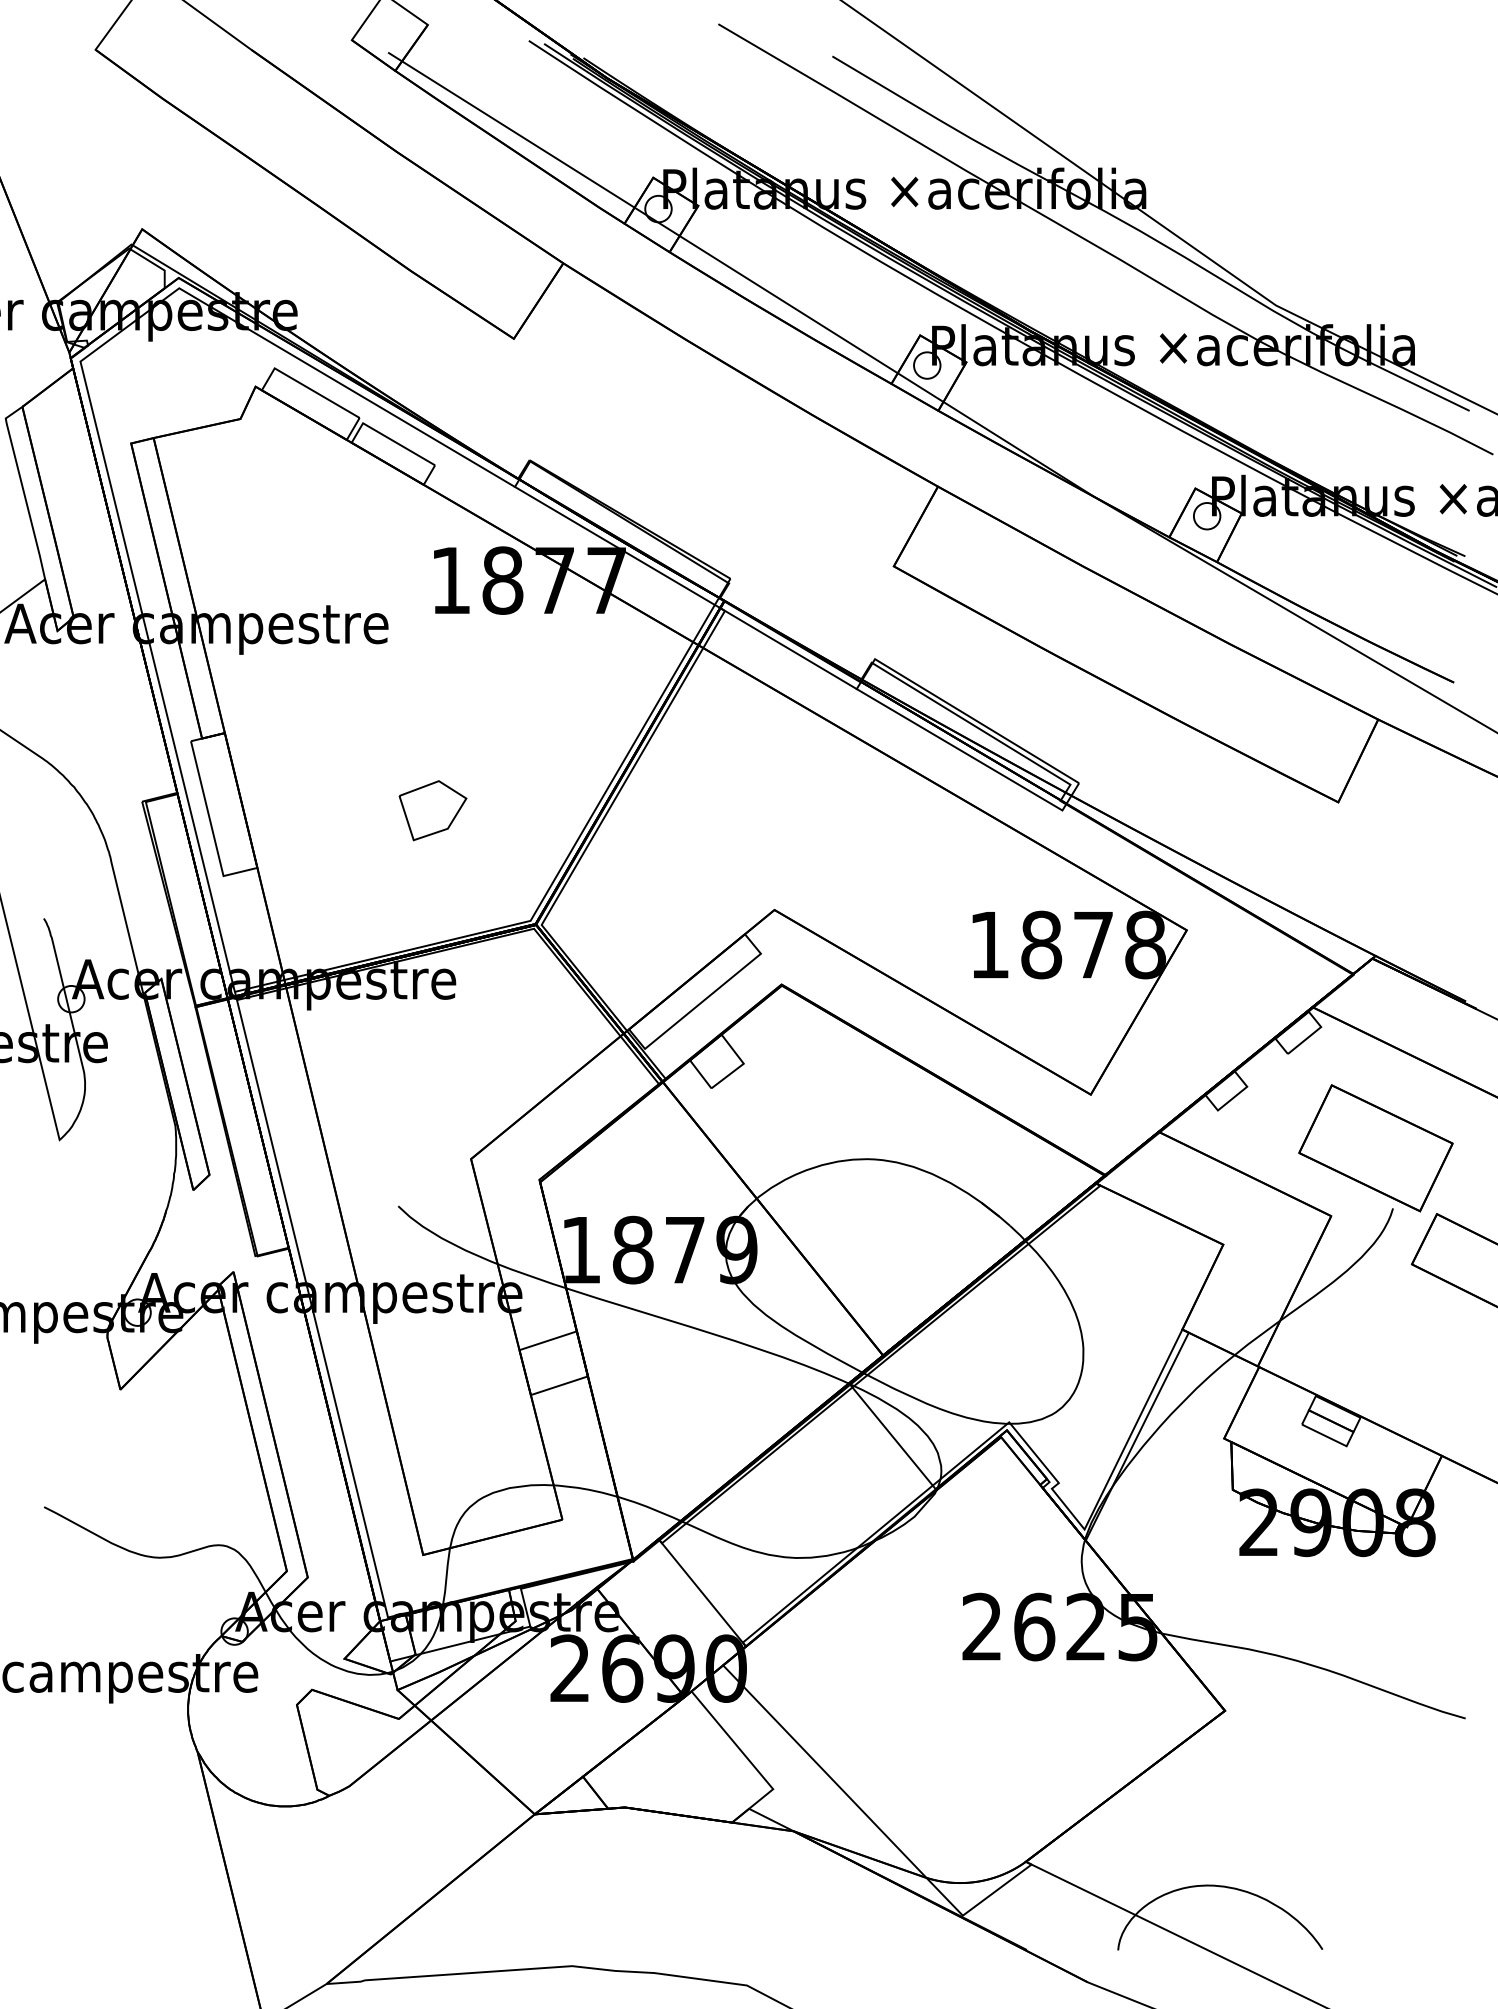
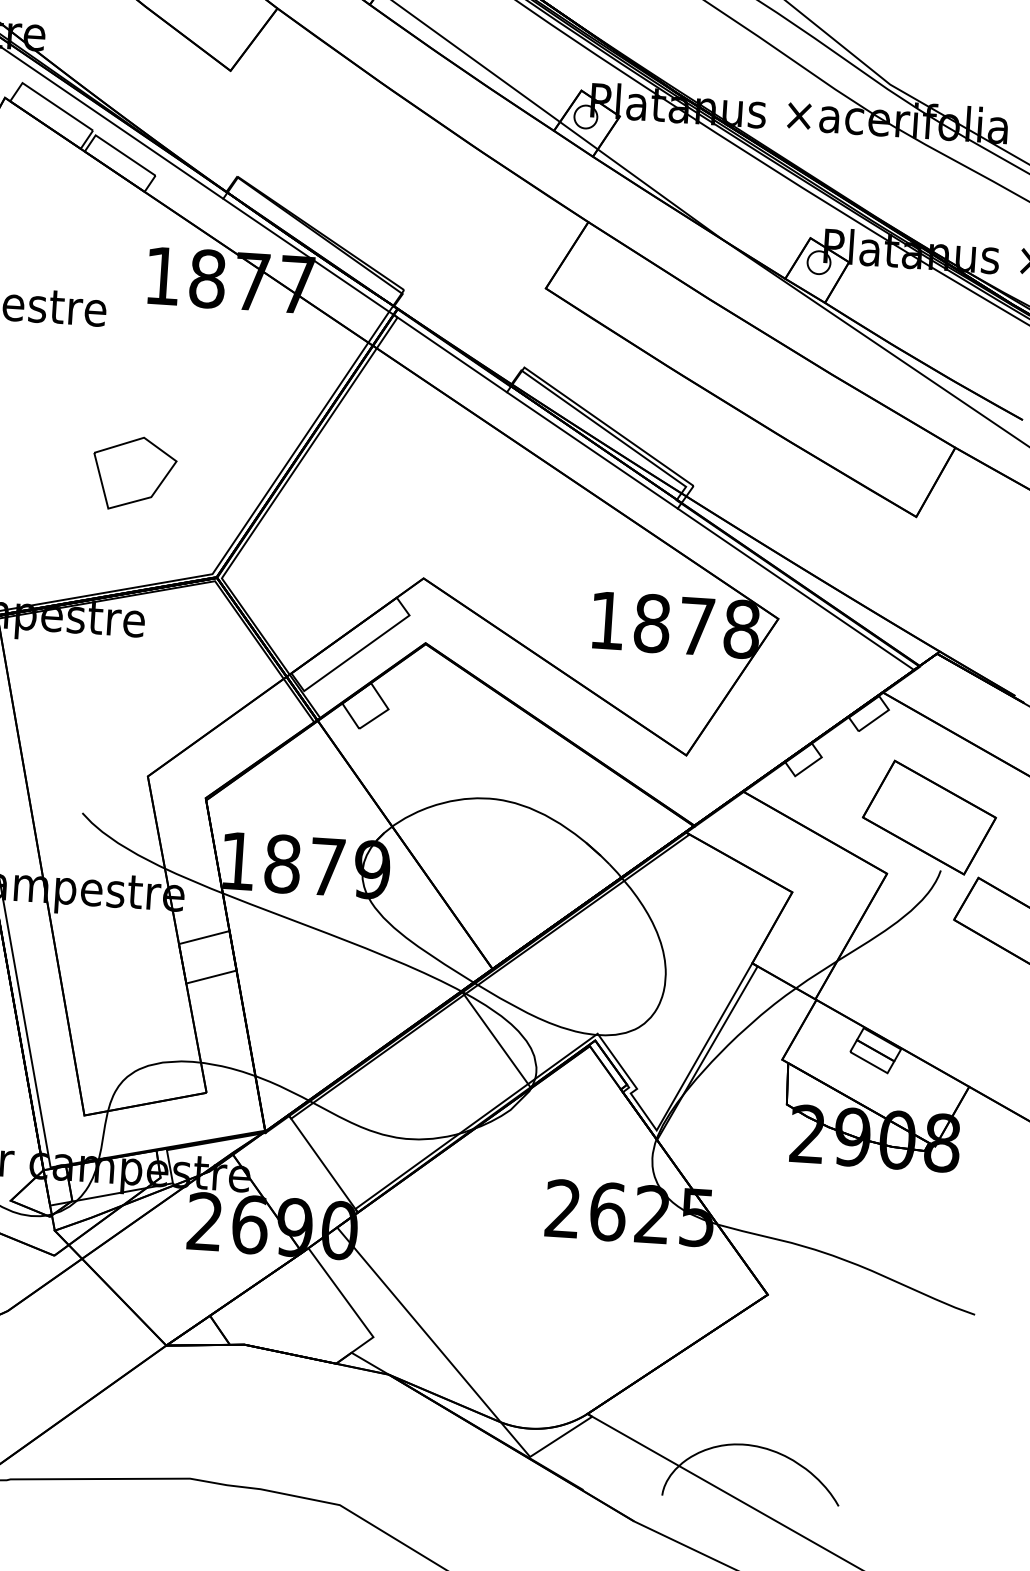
part: (432, 810) -> (134, 473), size x1.43
line: (1204, 894) -> (795, 589), added

